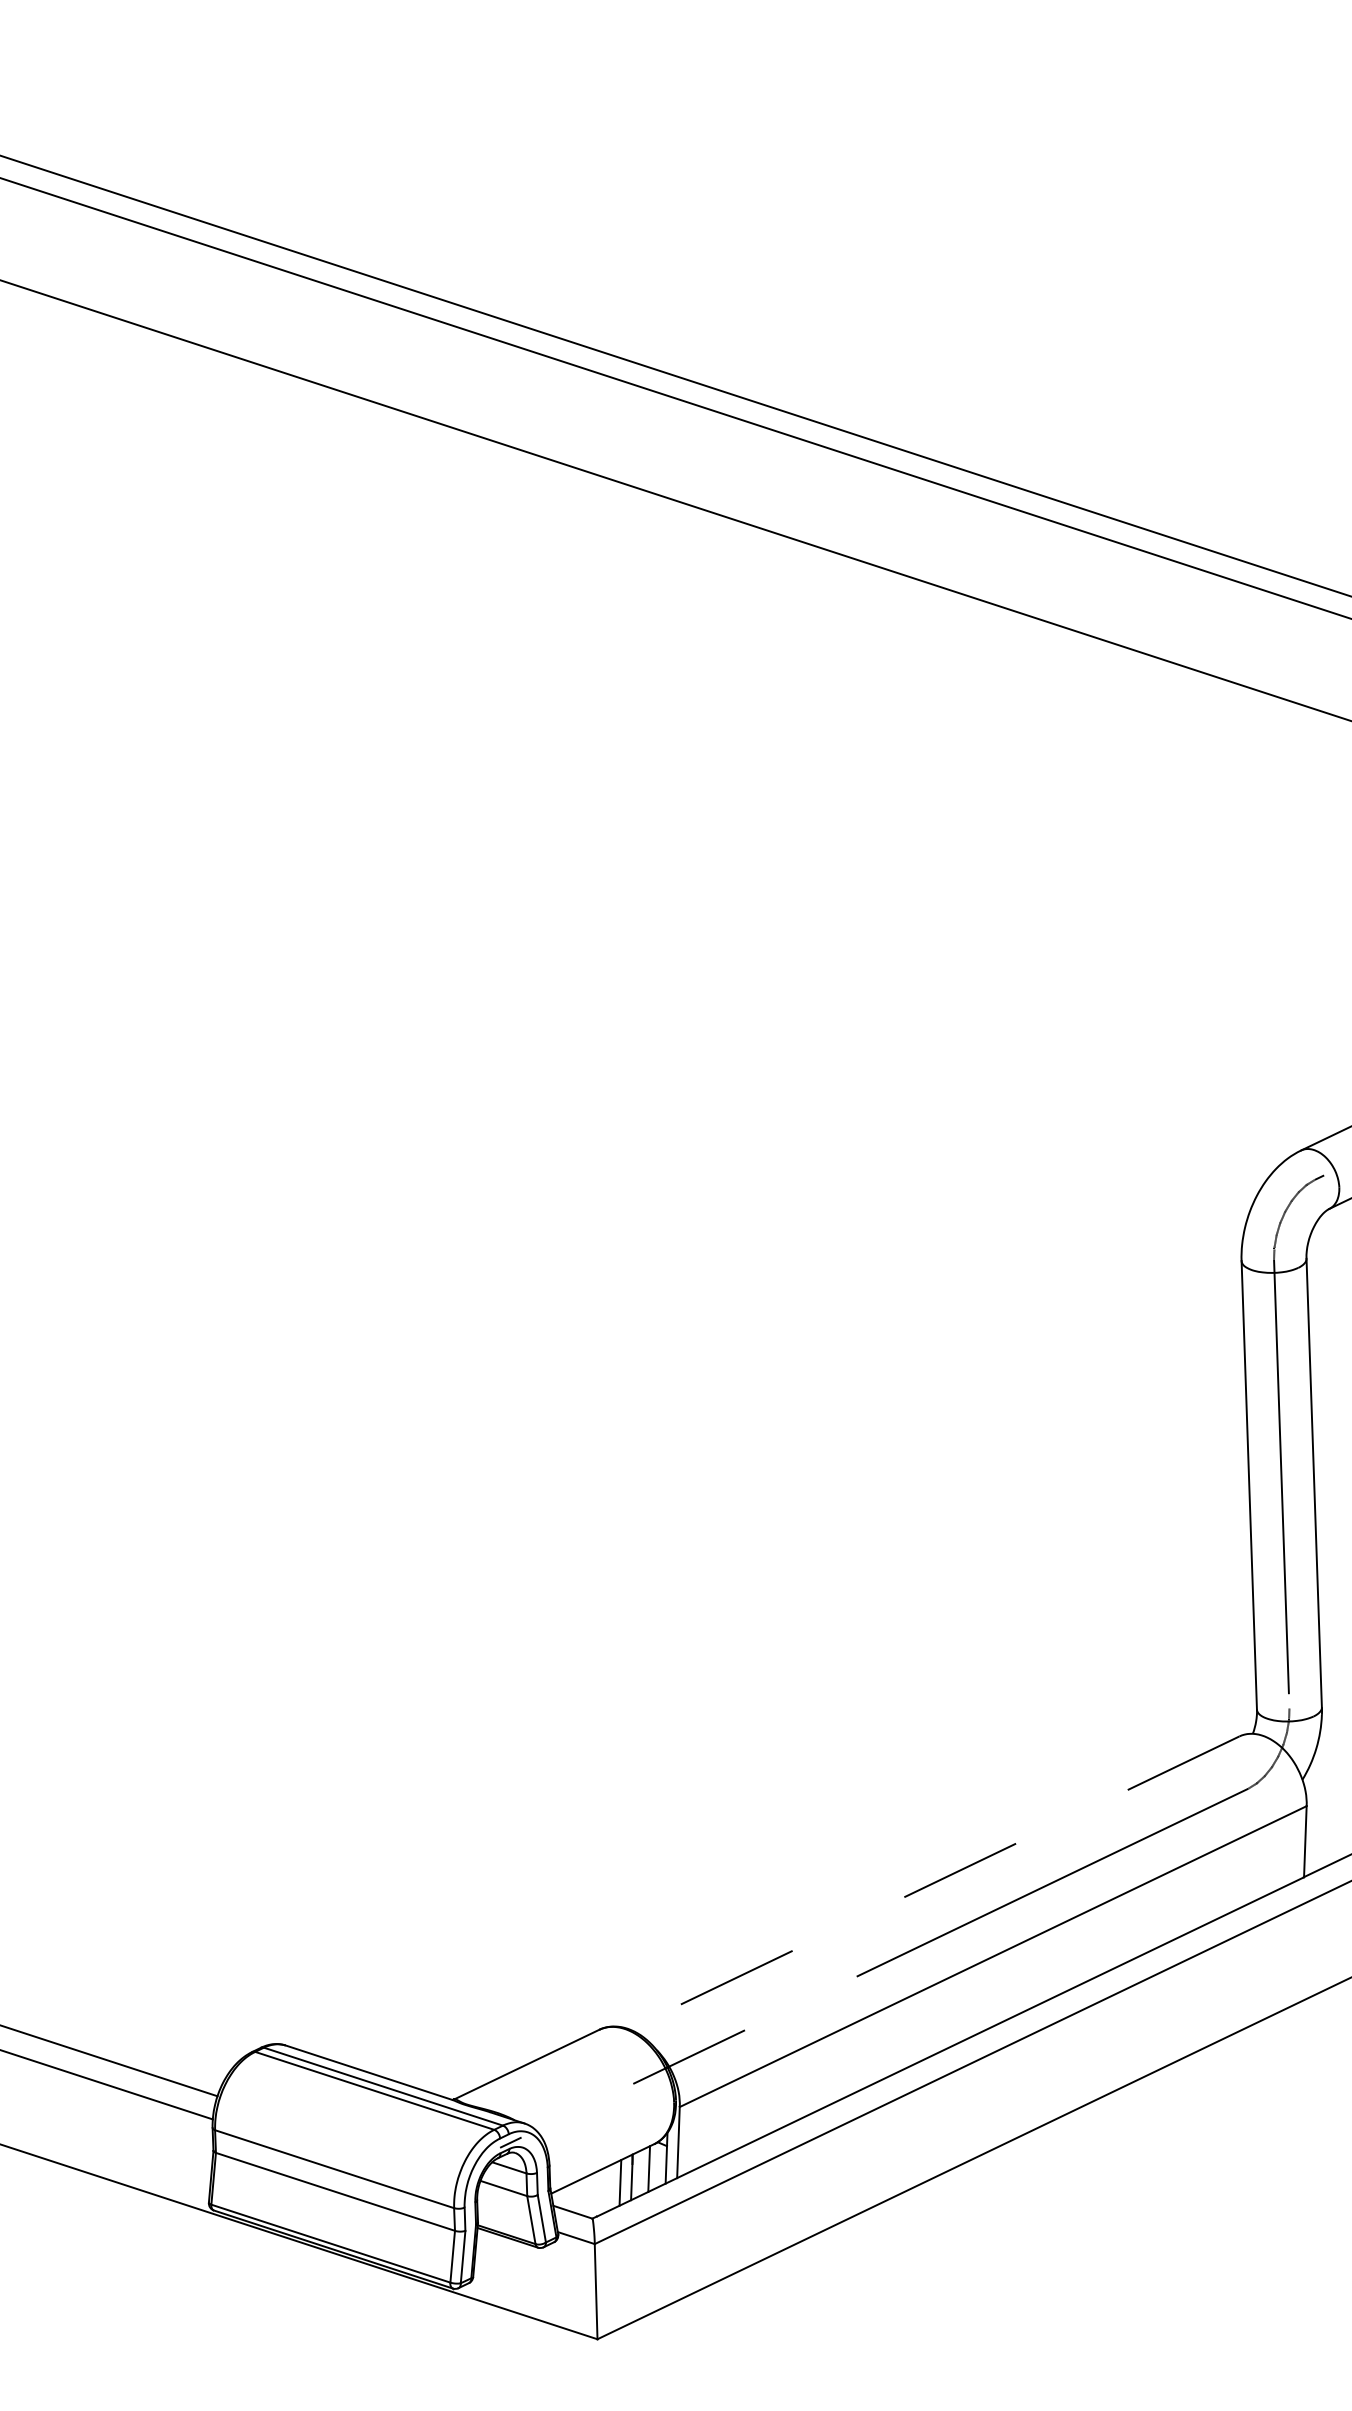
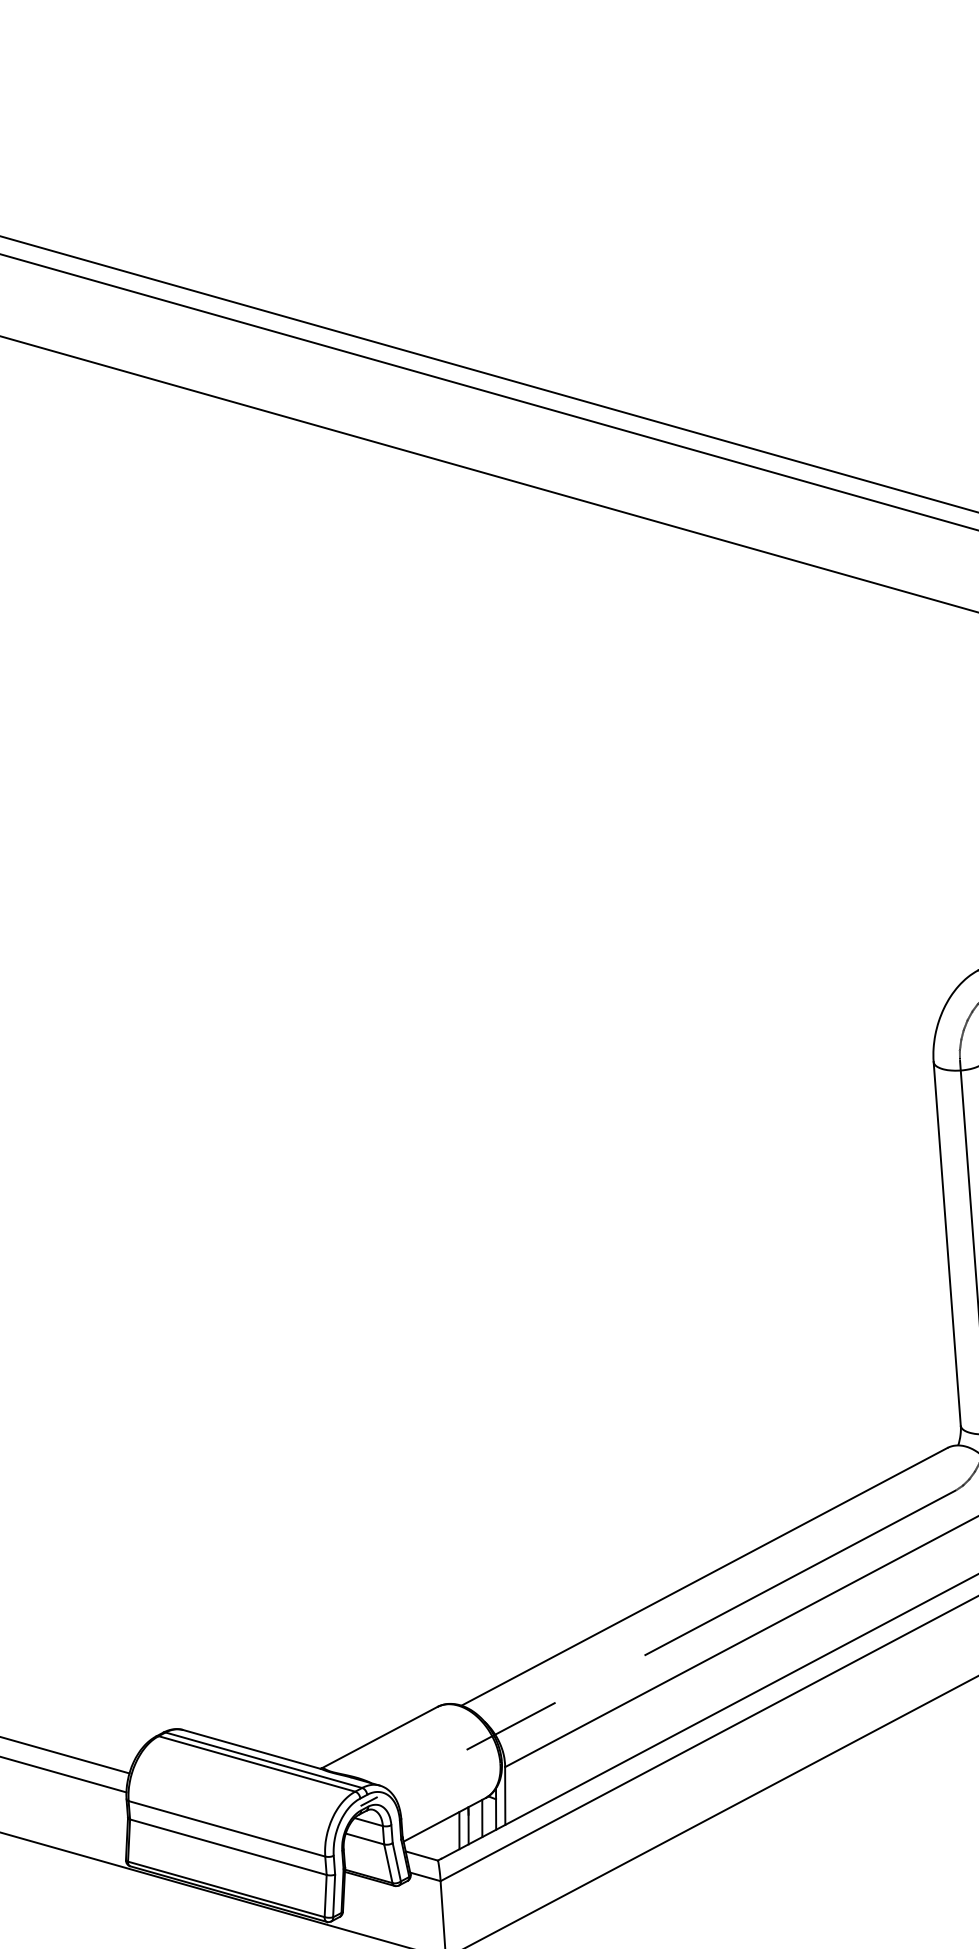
line: (934, 1882) -> (704, 1576), dashed -> solid

